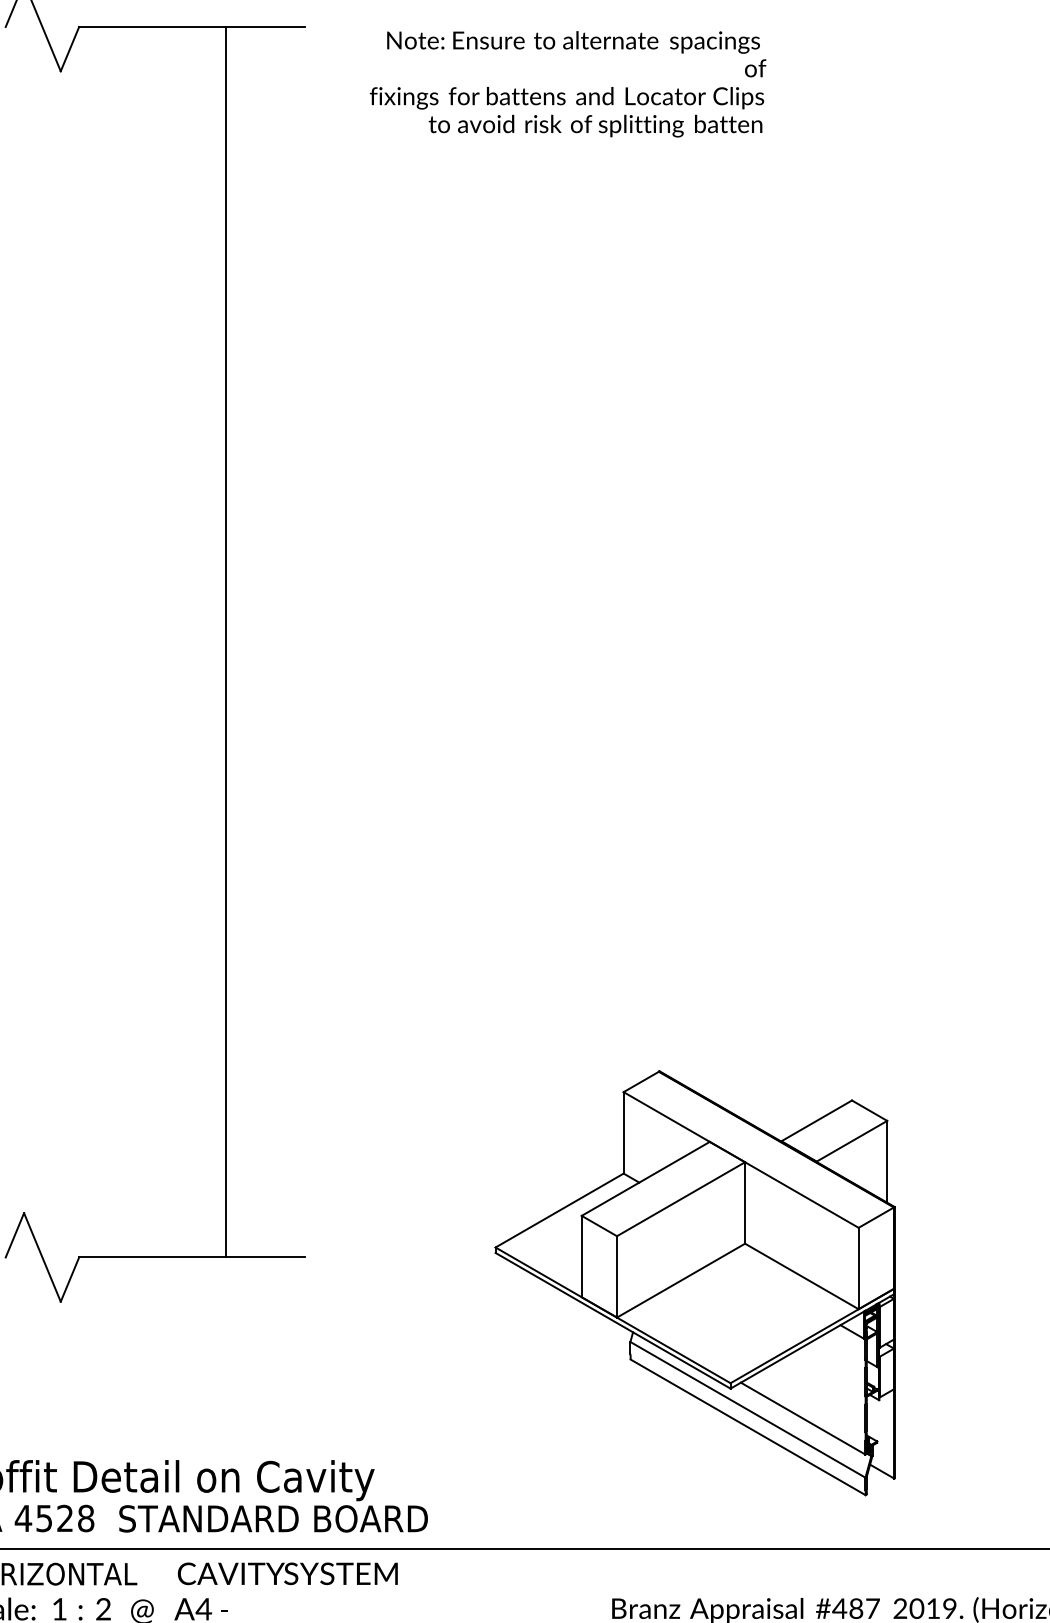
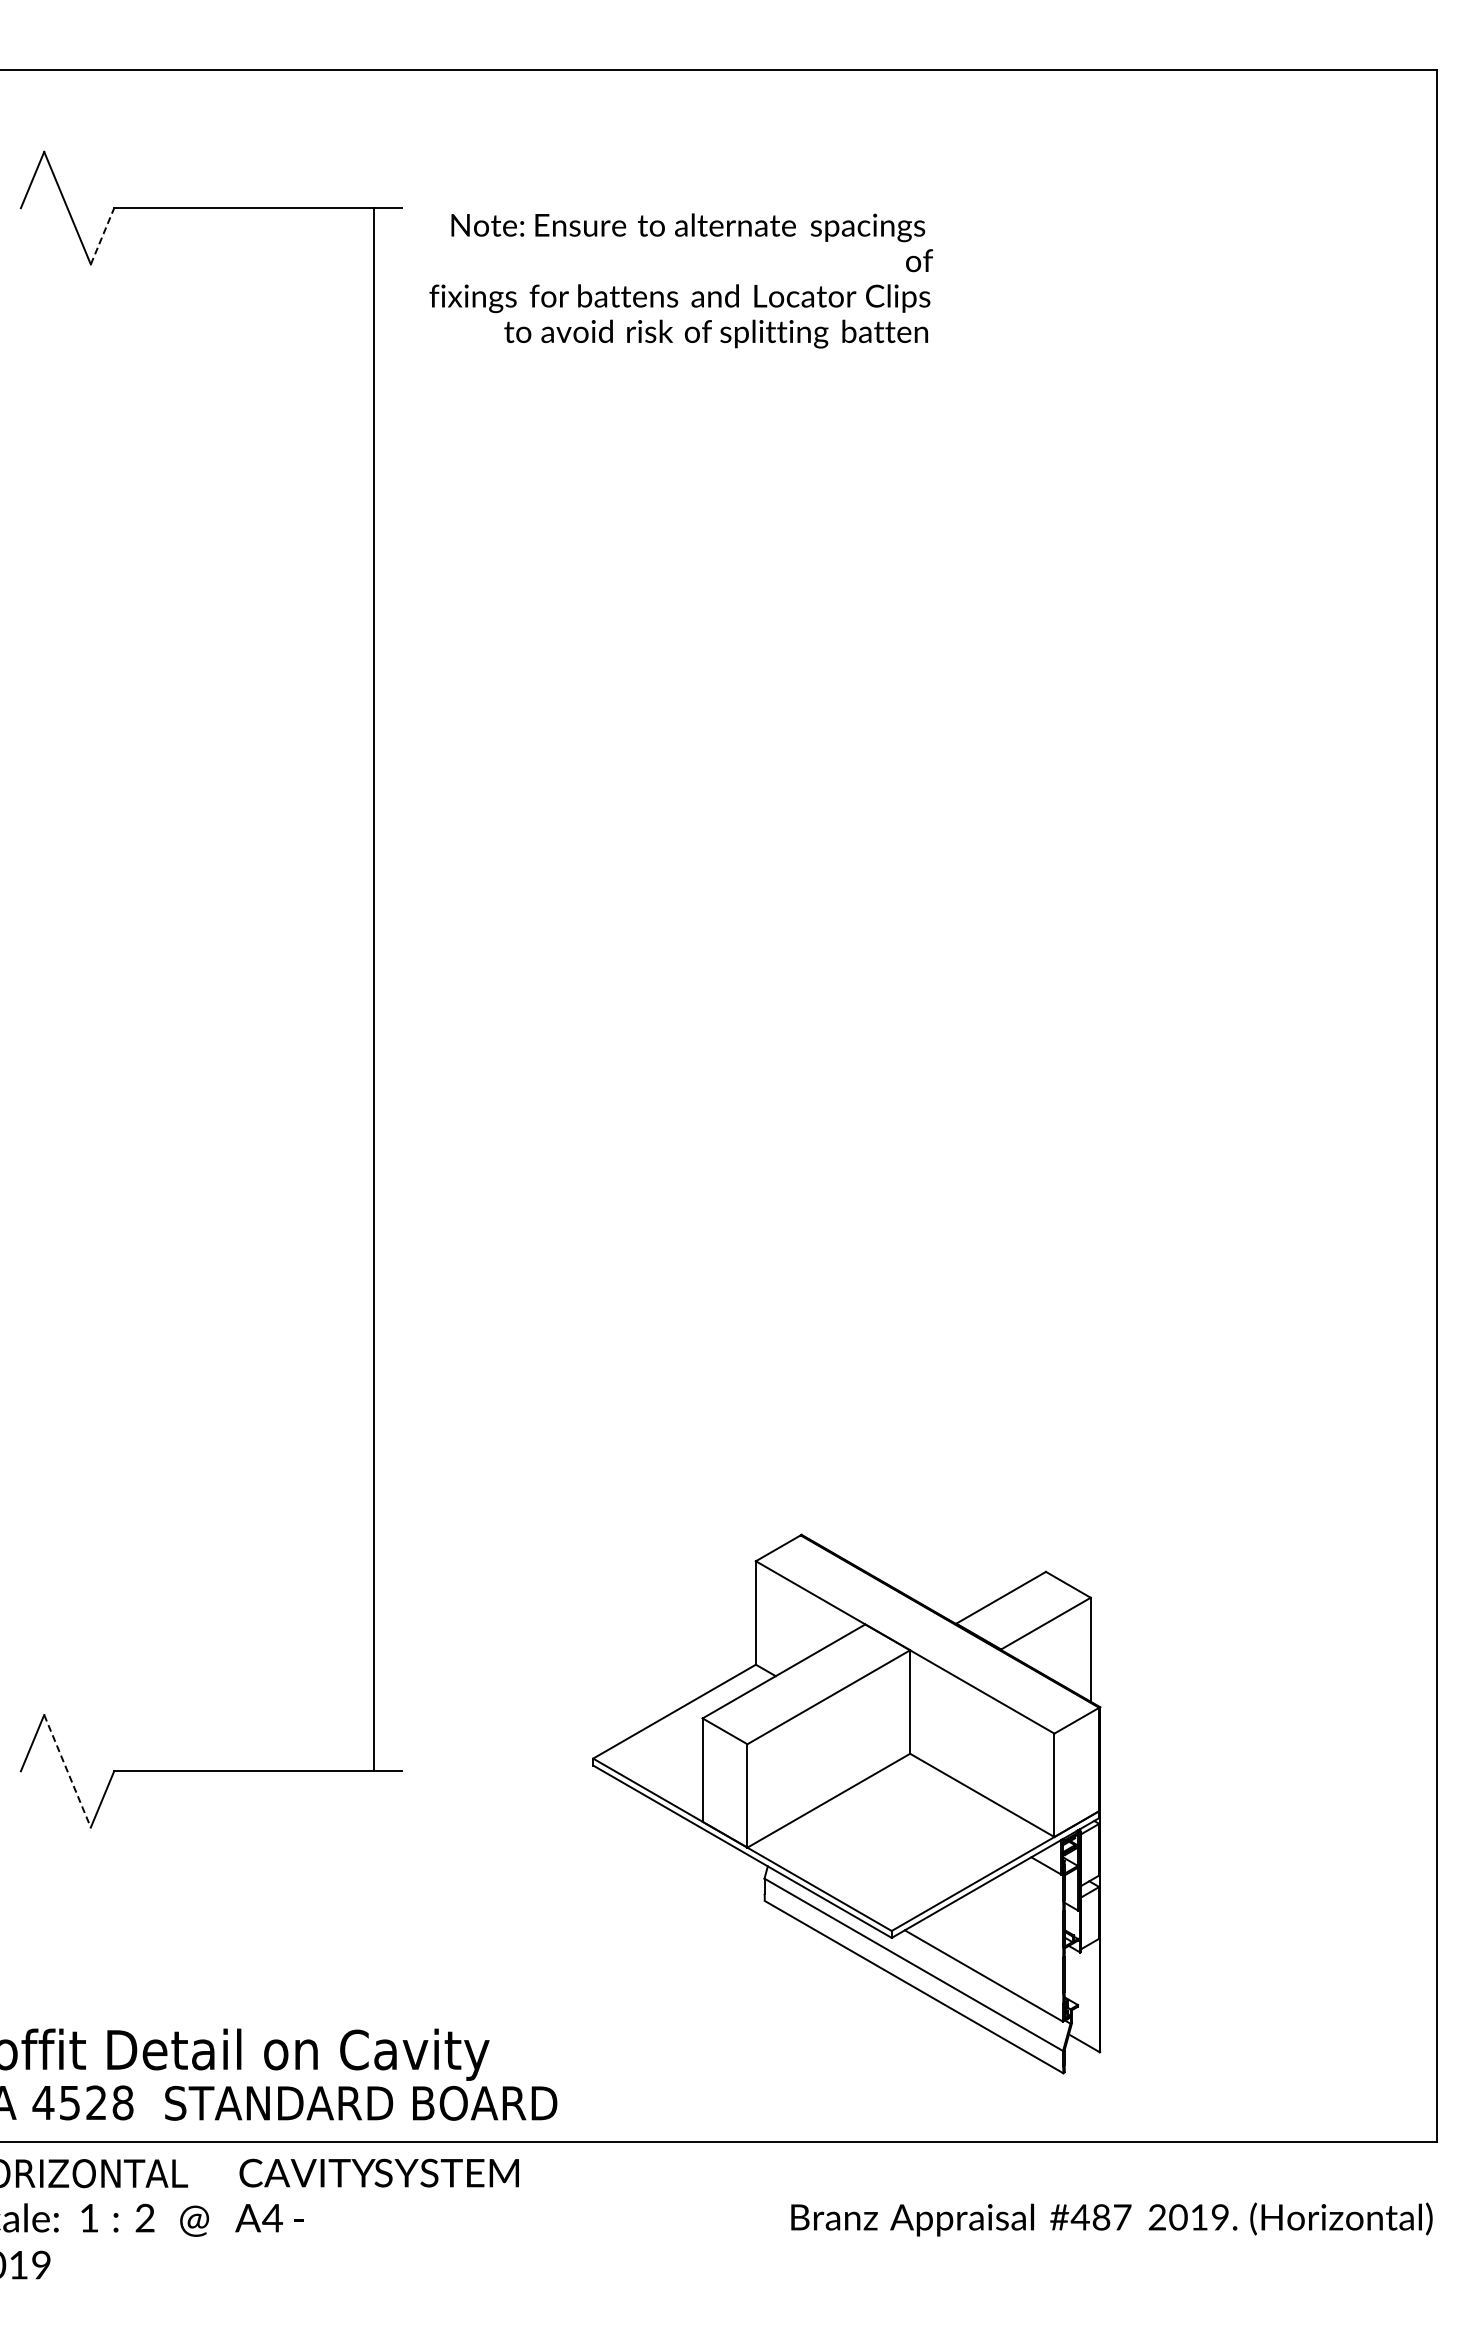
line: (69, 48) -> (102, 235), solid -> dashed
text: (568, 83) -> (681, 280), moved
line: (225, 642) -> (374, 989), moved
line: (42, 1257) -> (67, 1771), solid -> dashed
part: (694, 1282) -> (846, 1803), moved

